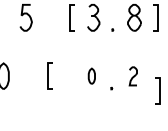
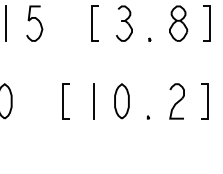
line: (4, 17) -> (6, 23), added
line: (71, 76) -> (94, 101), added
part: (91, 76) -> (121, 101), size x1.67
part: (132, 76) -> (176, 101), size x1.43
line: (159, 90) -> (207, 101), moved

